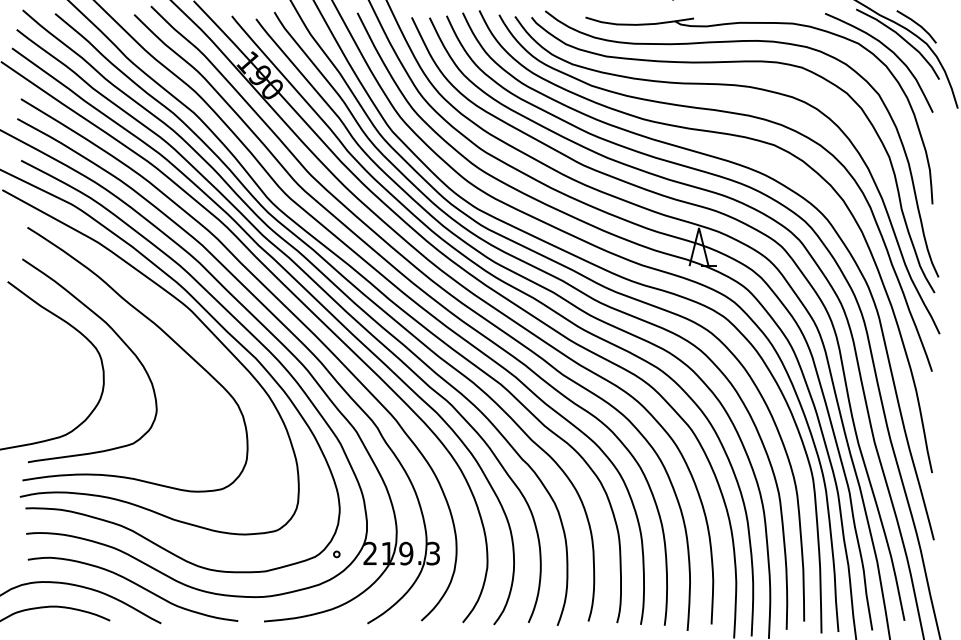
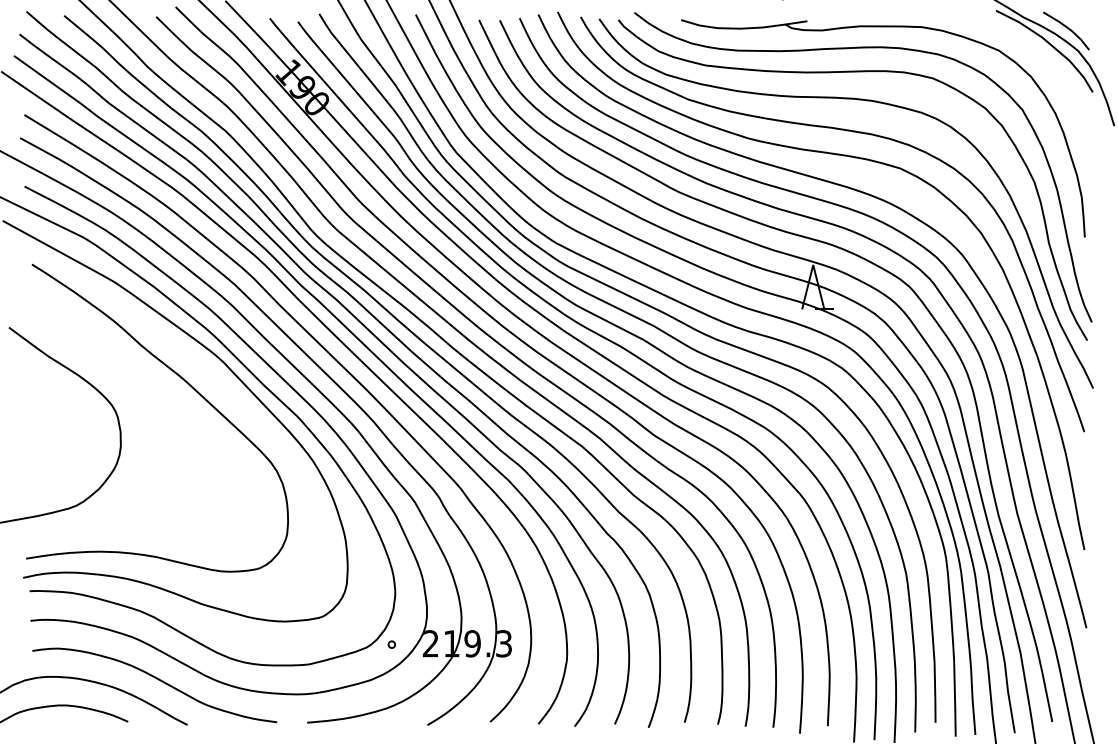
curve: (889, 50) -> (1034, 58), removed
curve: (119, 339) -> (139, 394), removed

